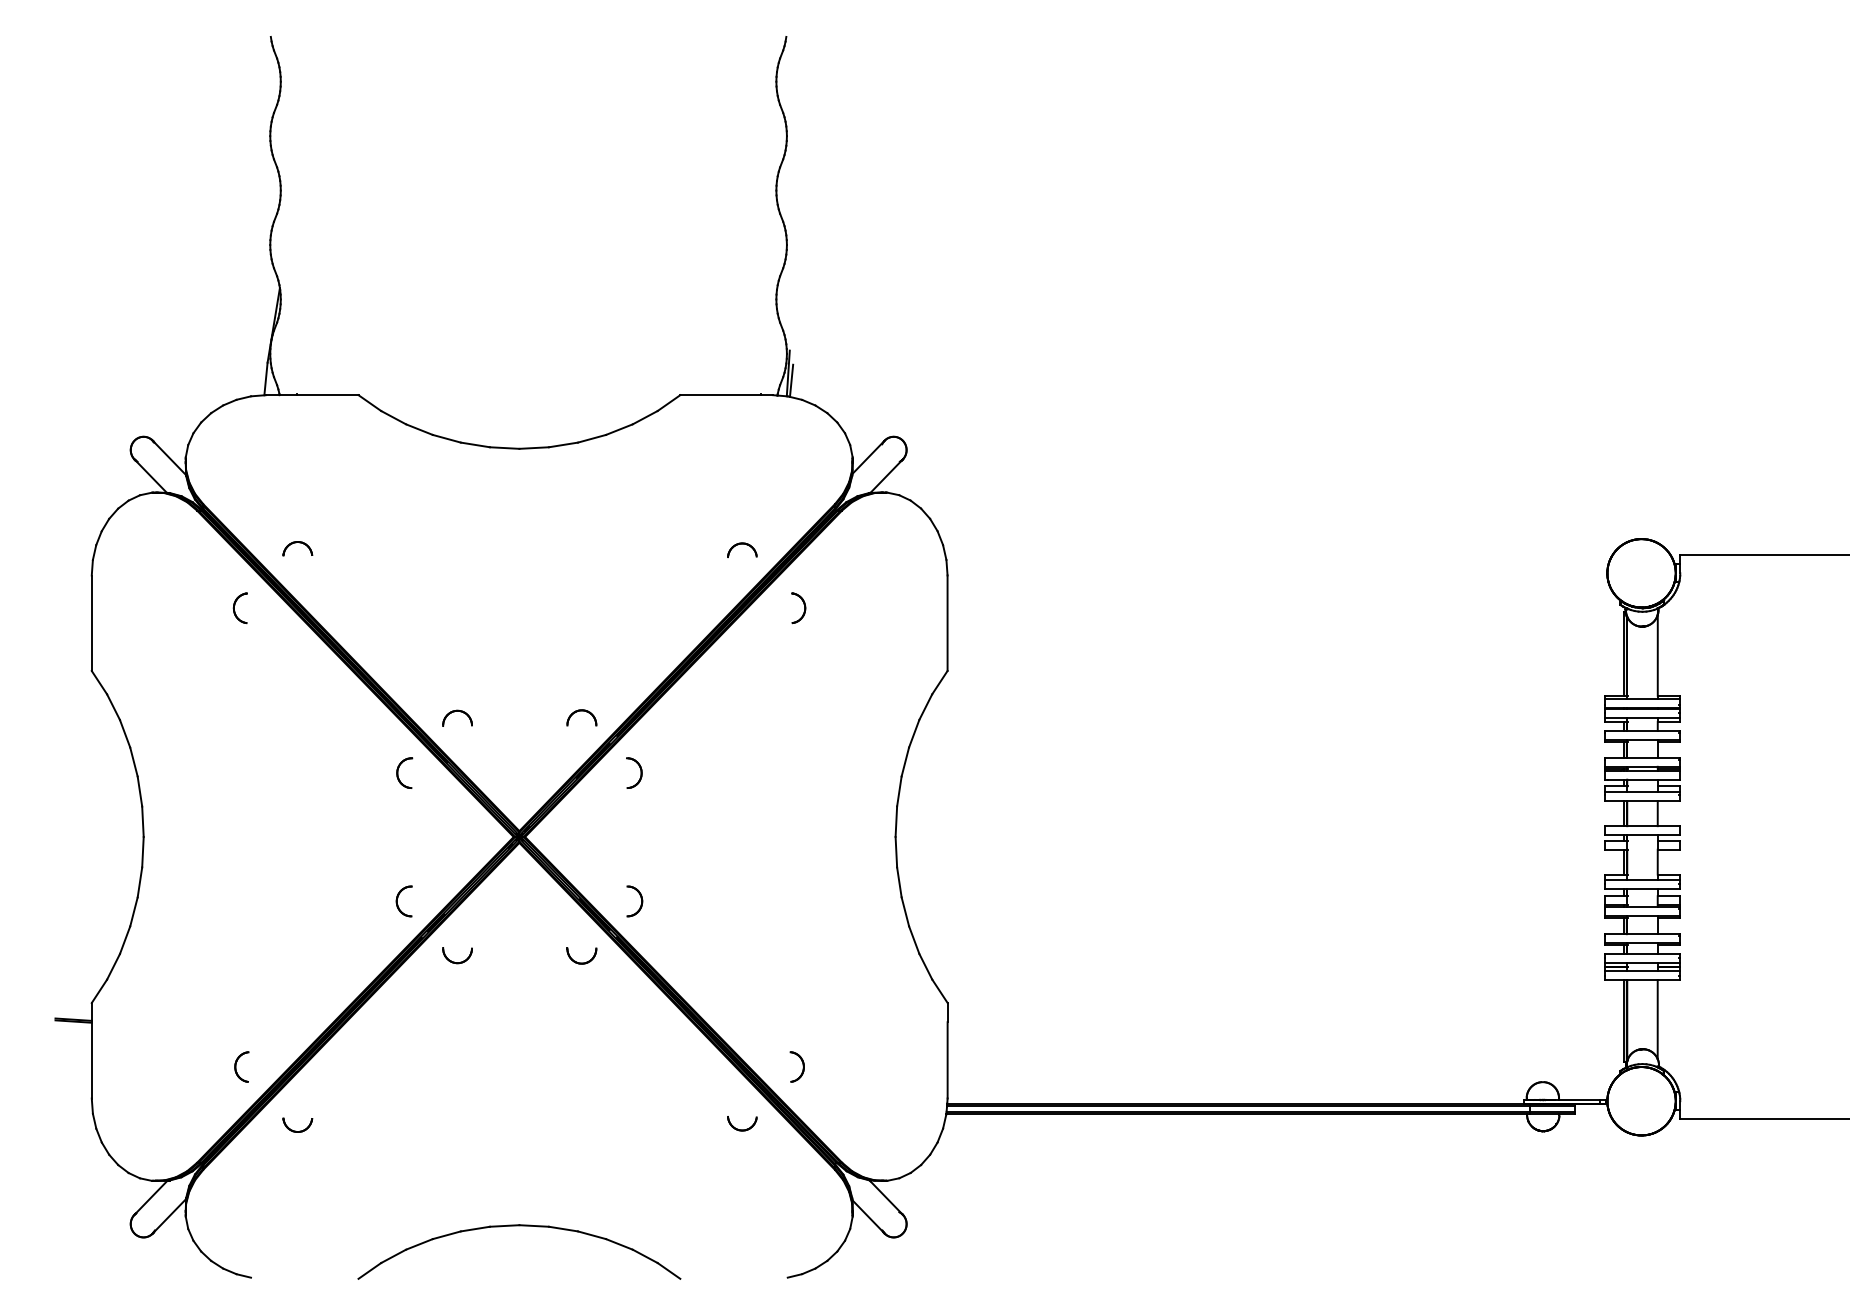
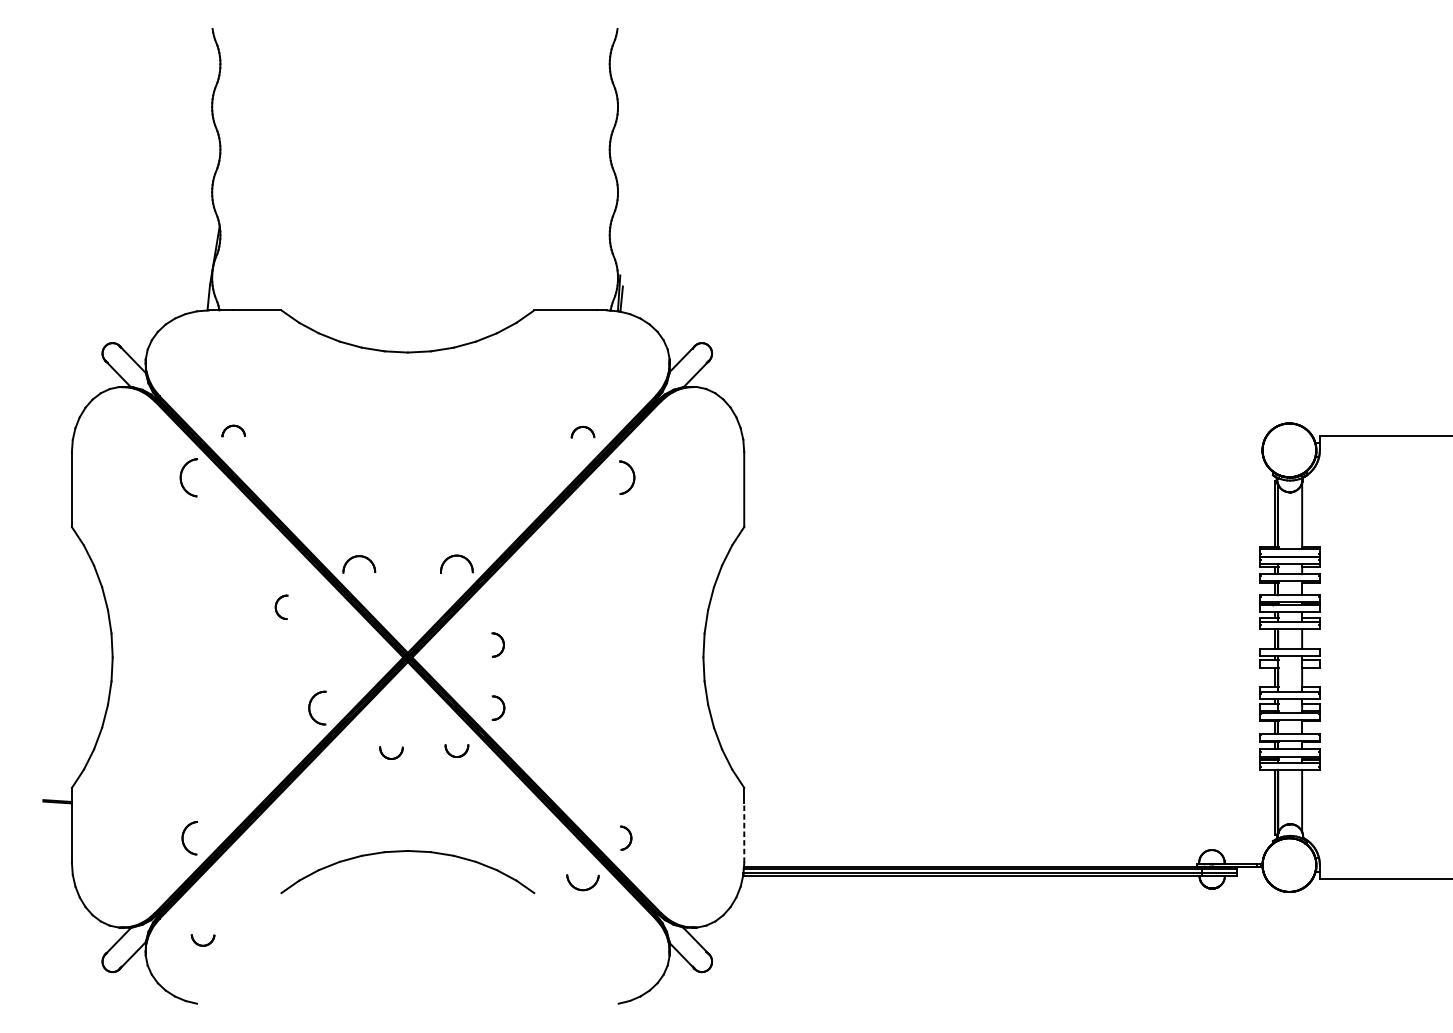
part: (239, 608) -> (187, 478), size x1.6
part: (798, 608) -> (627, 478), size x1.4
part: (457, 717) -> (359, 563), size x1.4
part: (581, 717) -> (456, 563), size x1.4
part: (404, 772) -> (281, 606), moved
part: (634, 772) -> (498, 644), moved
part: (403, 901) -> (316, 708), size x1.4
part: (454, 961) -> (389, 757), moved
line: (947, 1059) -> (744, 832), solid -> dashed
part: (241, 1066) -> (189, 837), size x1.4
part: (742, 1123) -> (583, 882), size x1.4
part: (295, 1130) -> (201, 944), moved
part: (519, 1226) -> (407, 851), moved

